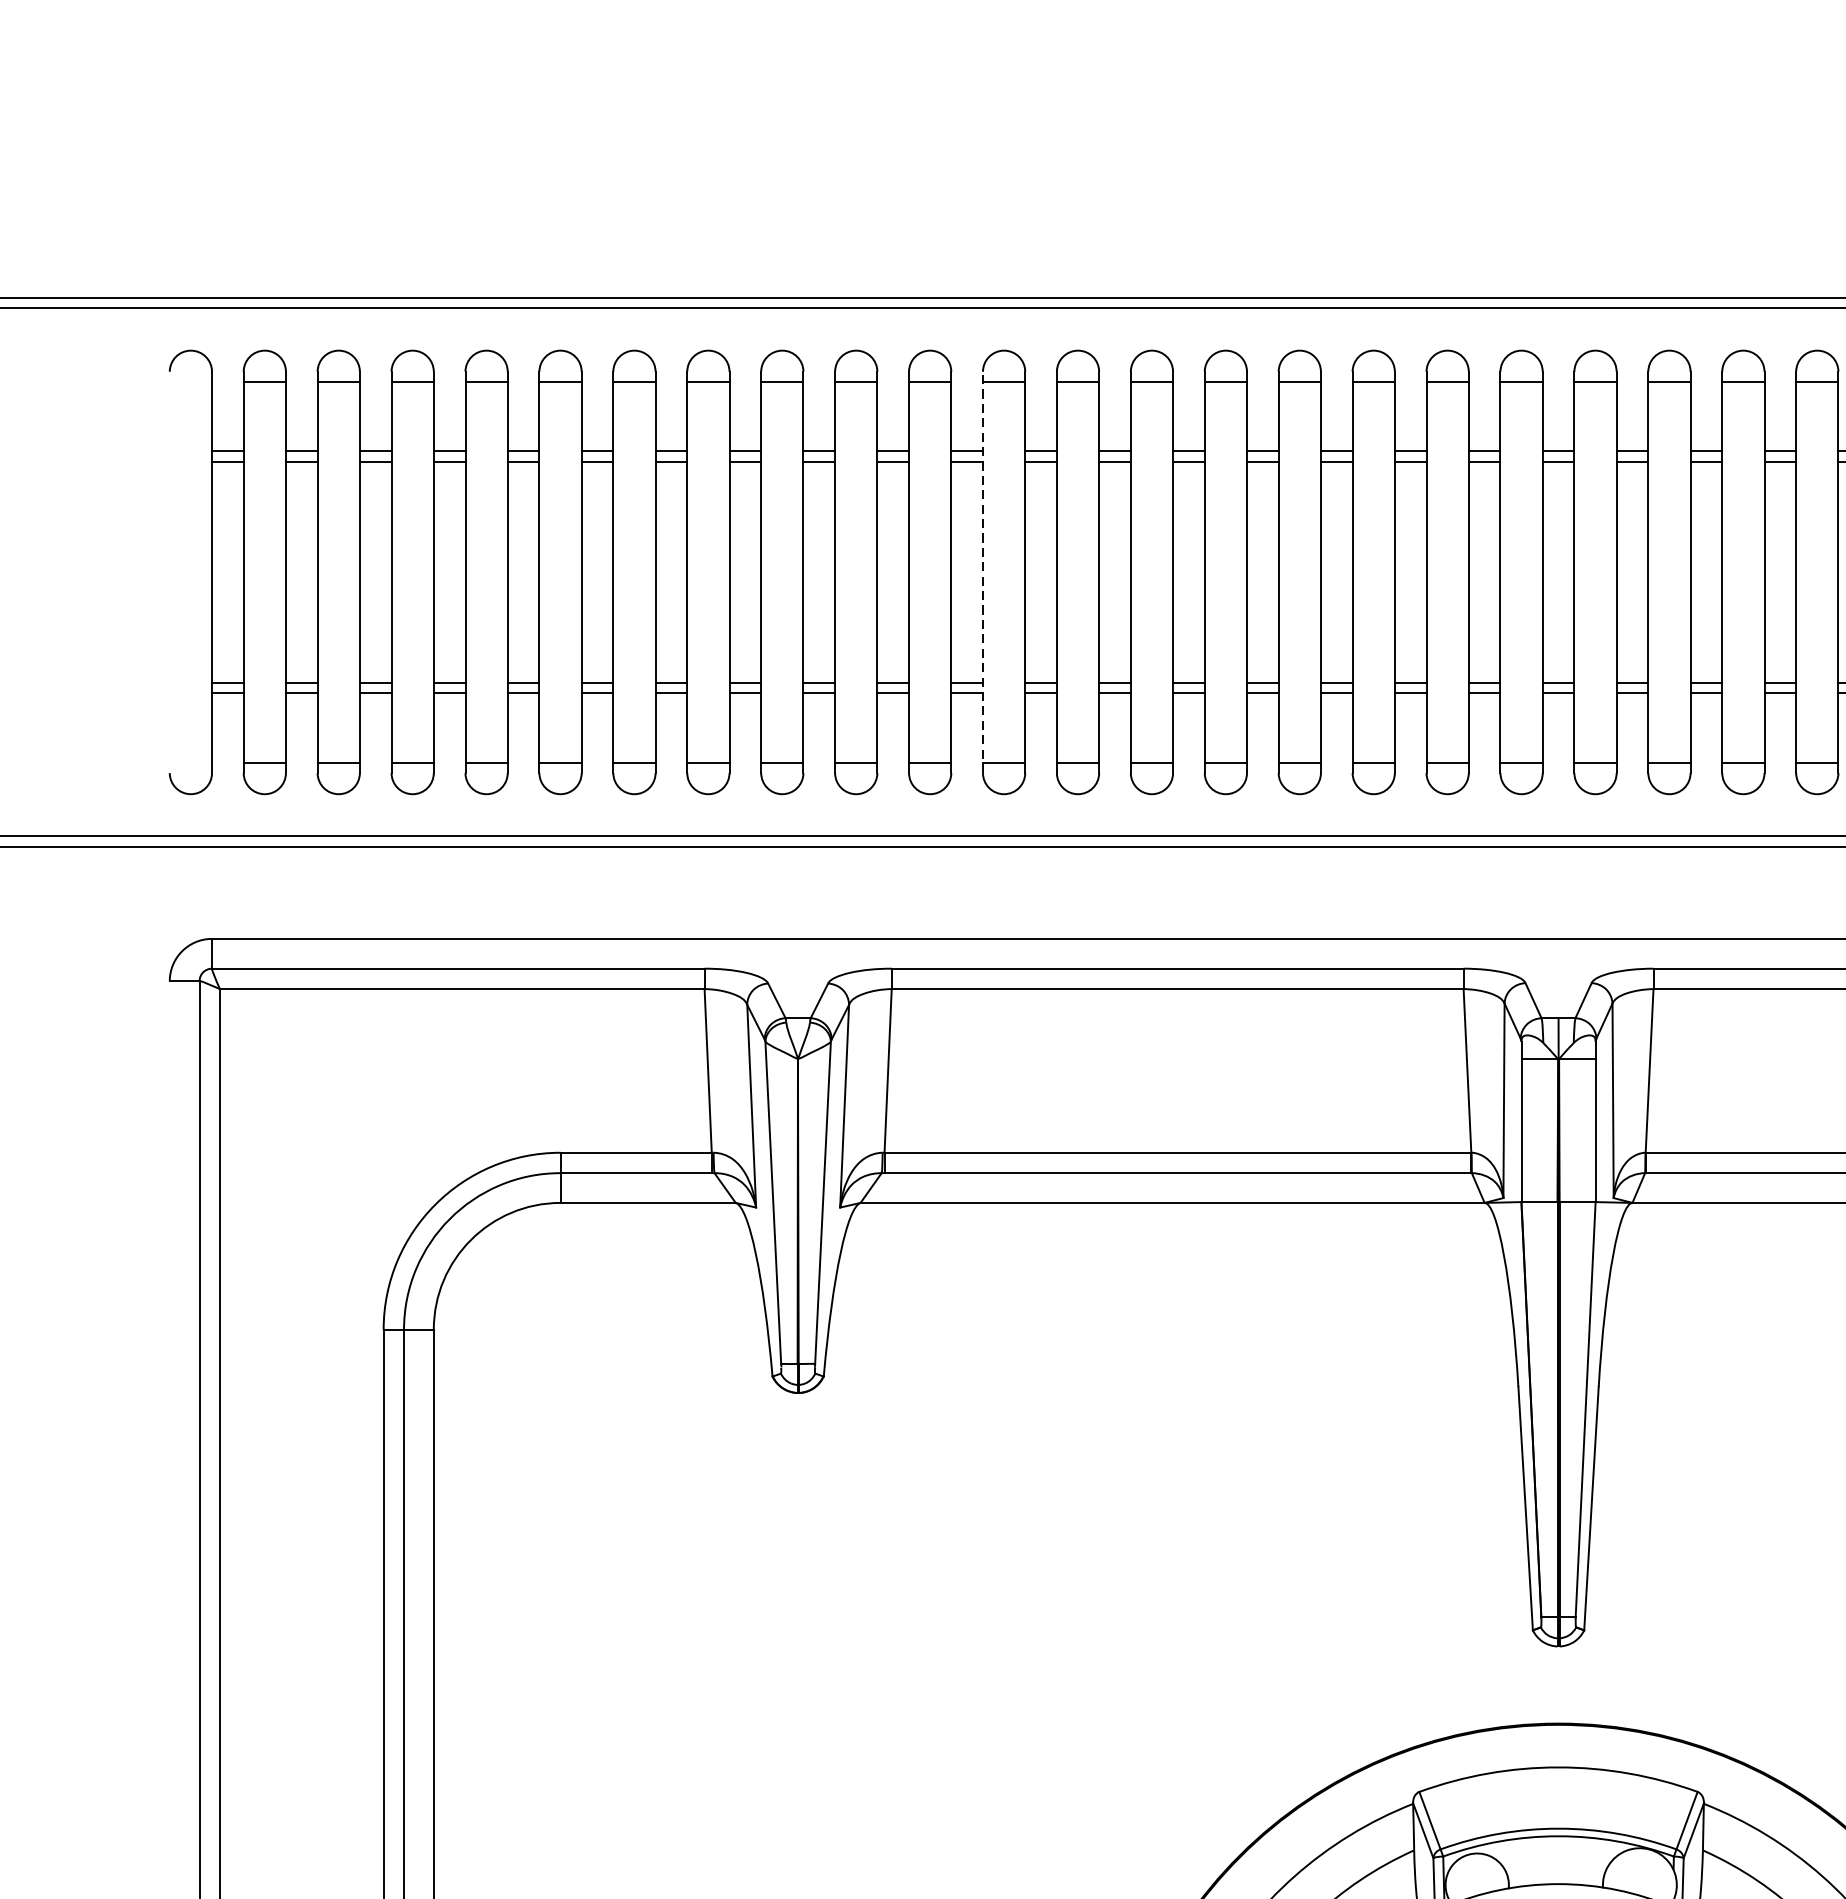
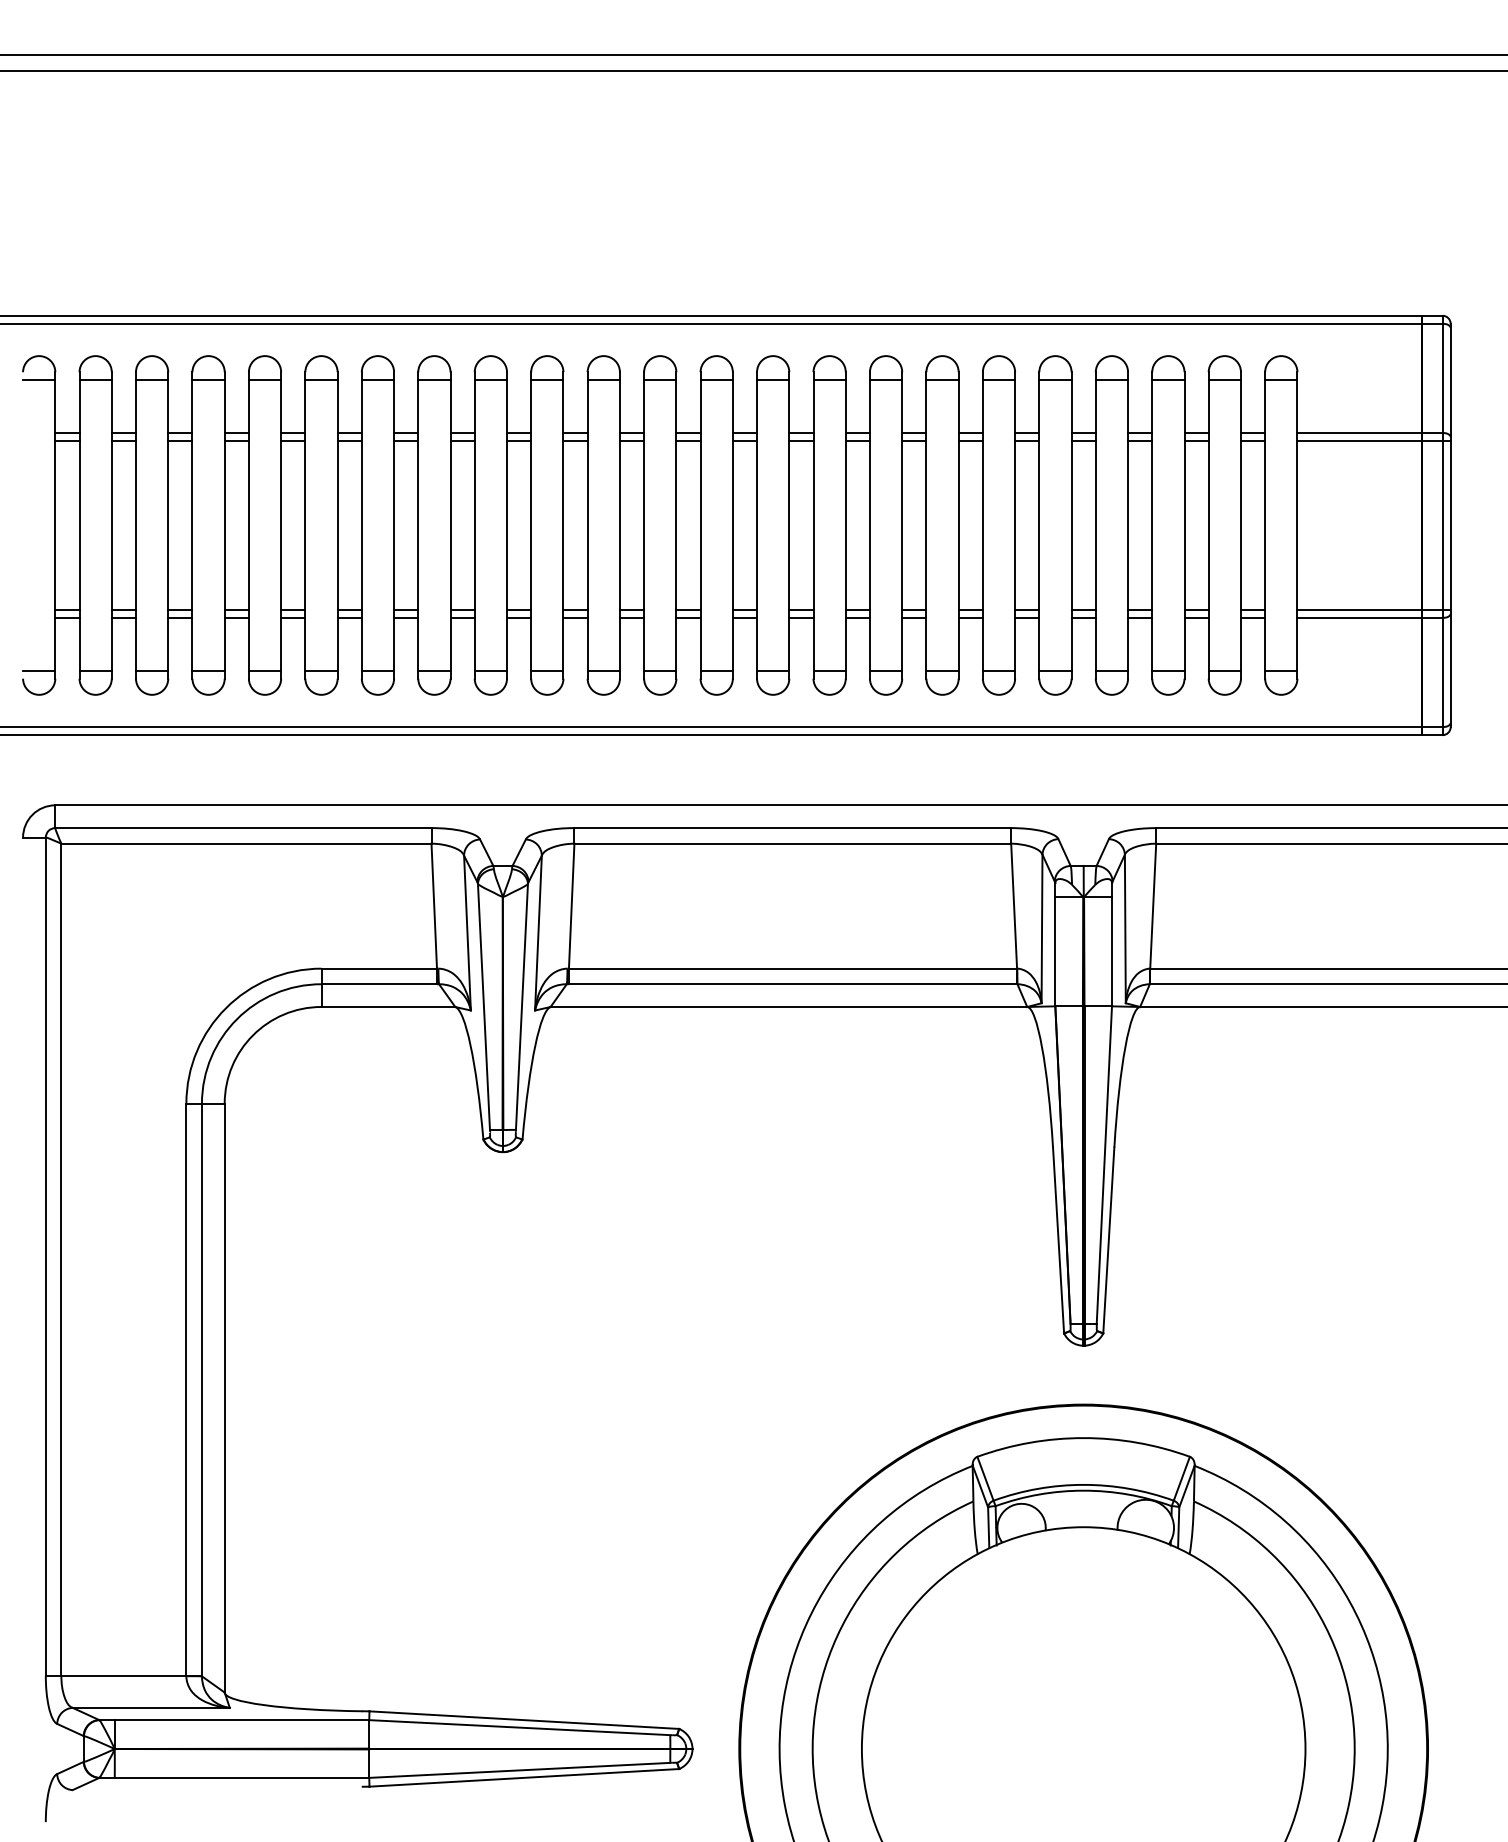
line: (191, 382) -> (39, 380), added
line: (983, 571) -> (644, 524), dashed -> solid
line: (191, 762) -> (39, 670), added

